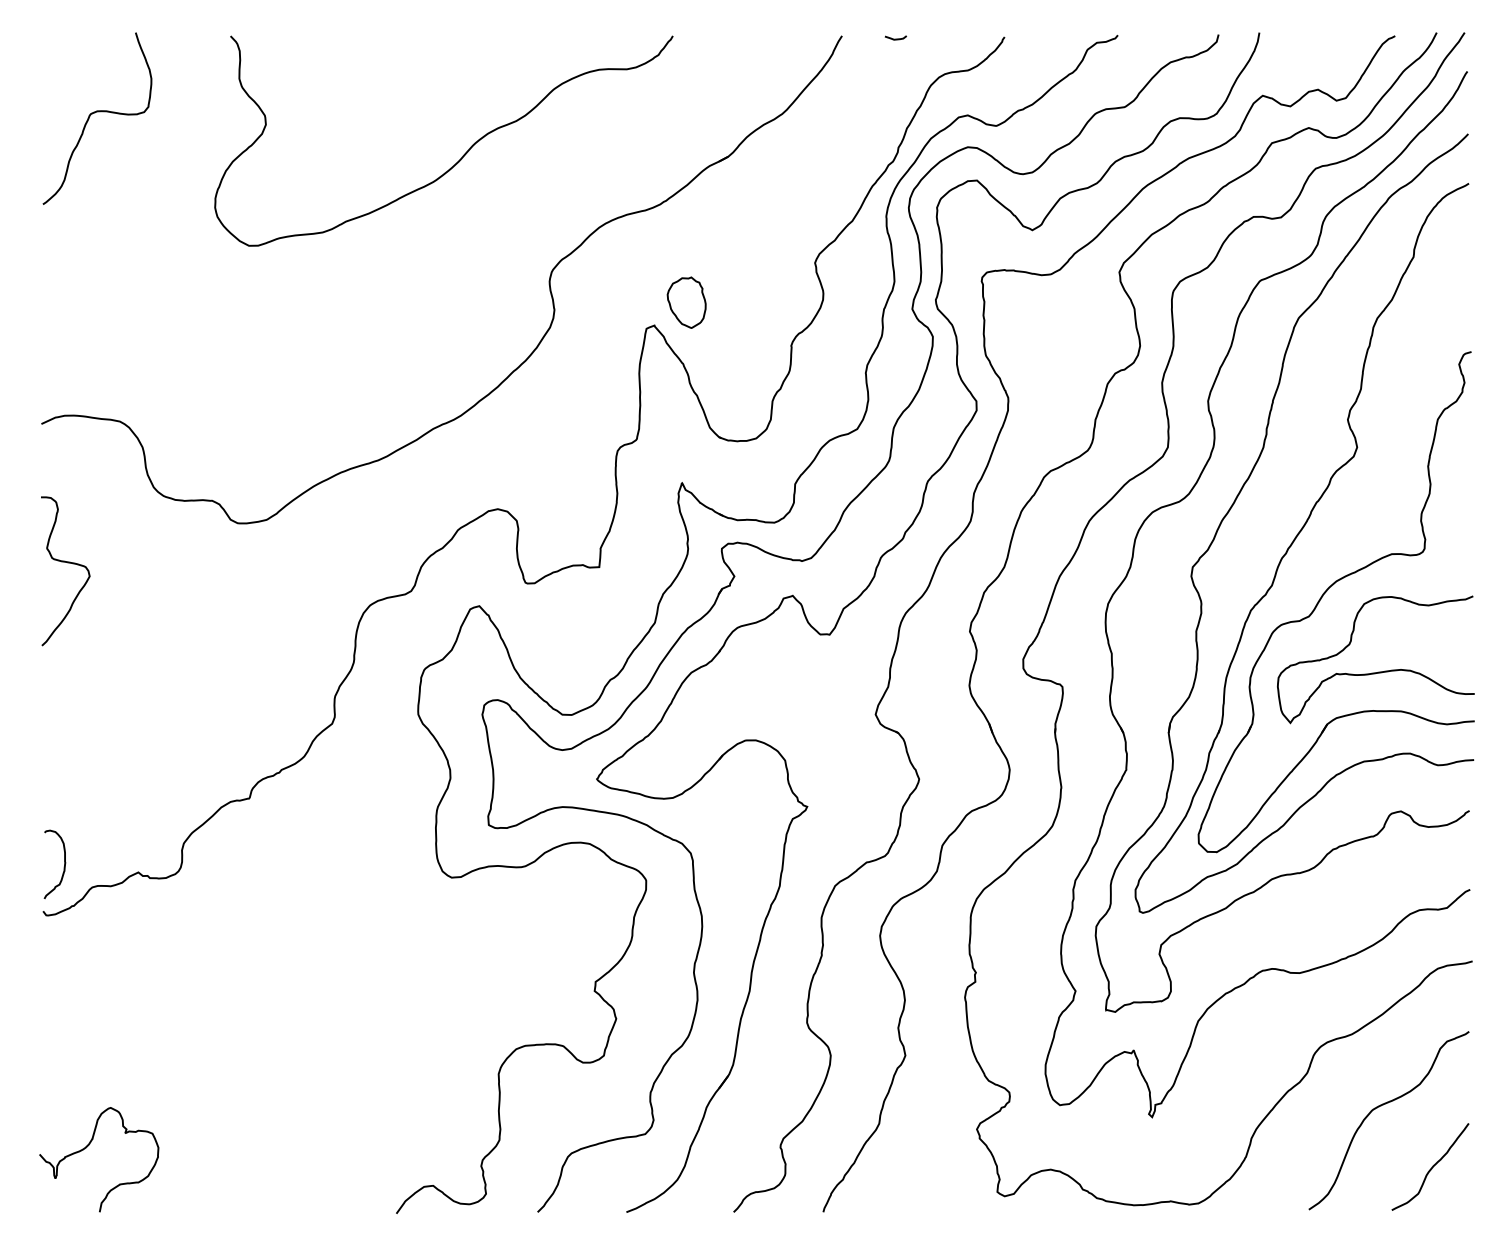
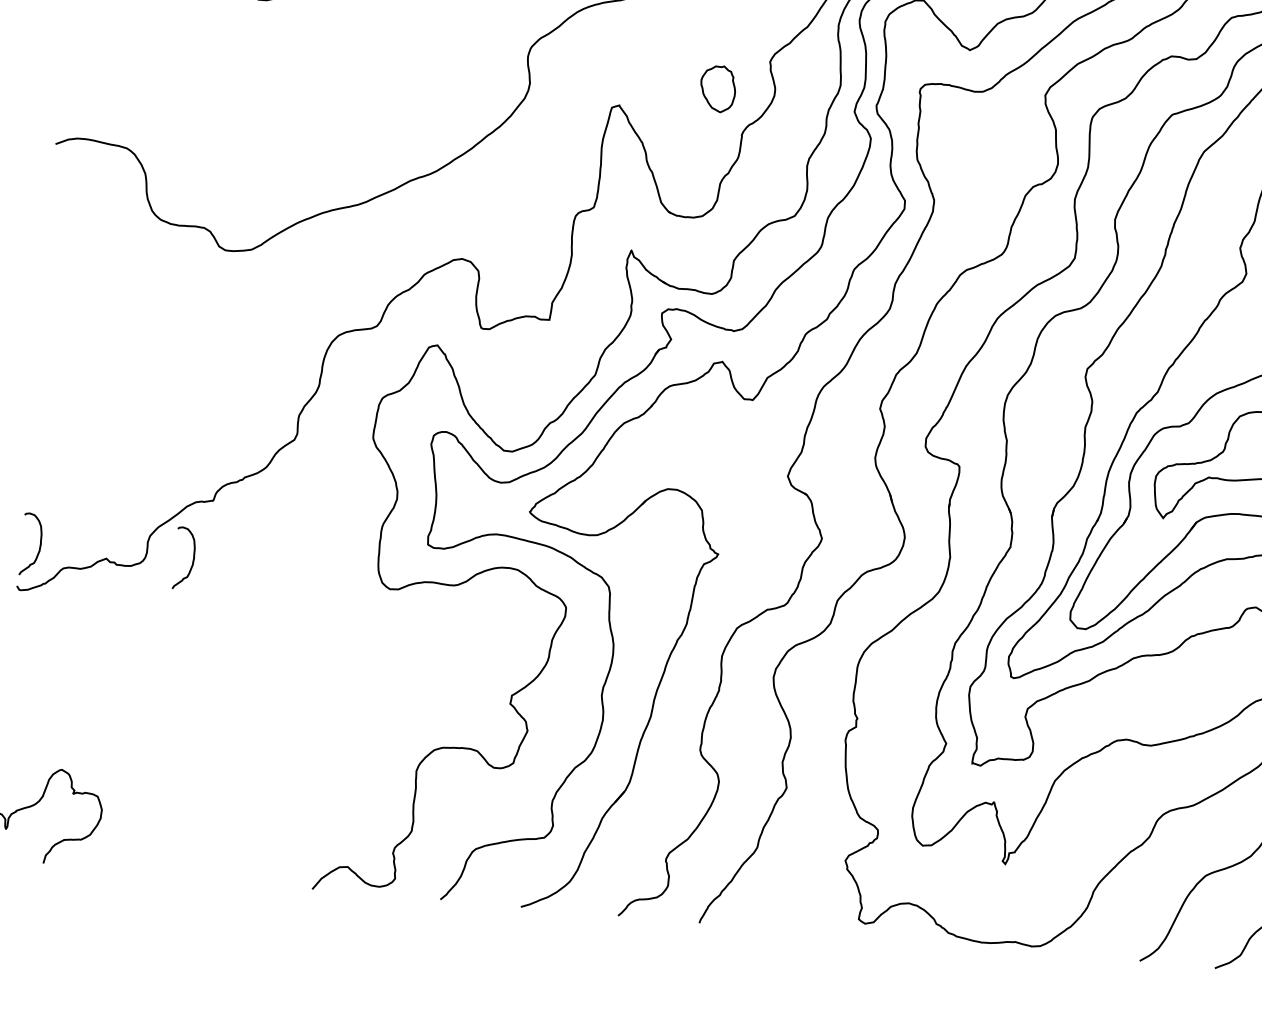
part: (686, 302) -> (717, 88), moved
curve: (67, 563) -> (67, 272), removed
curve: (232, 867) -> (192, 561), added

